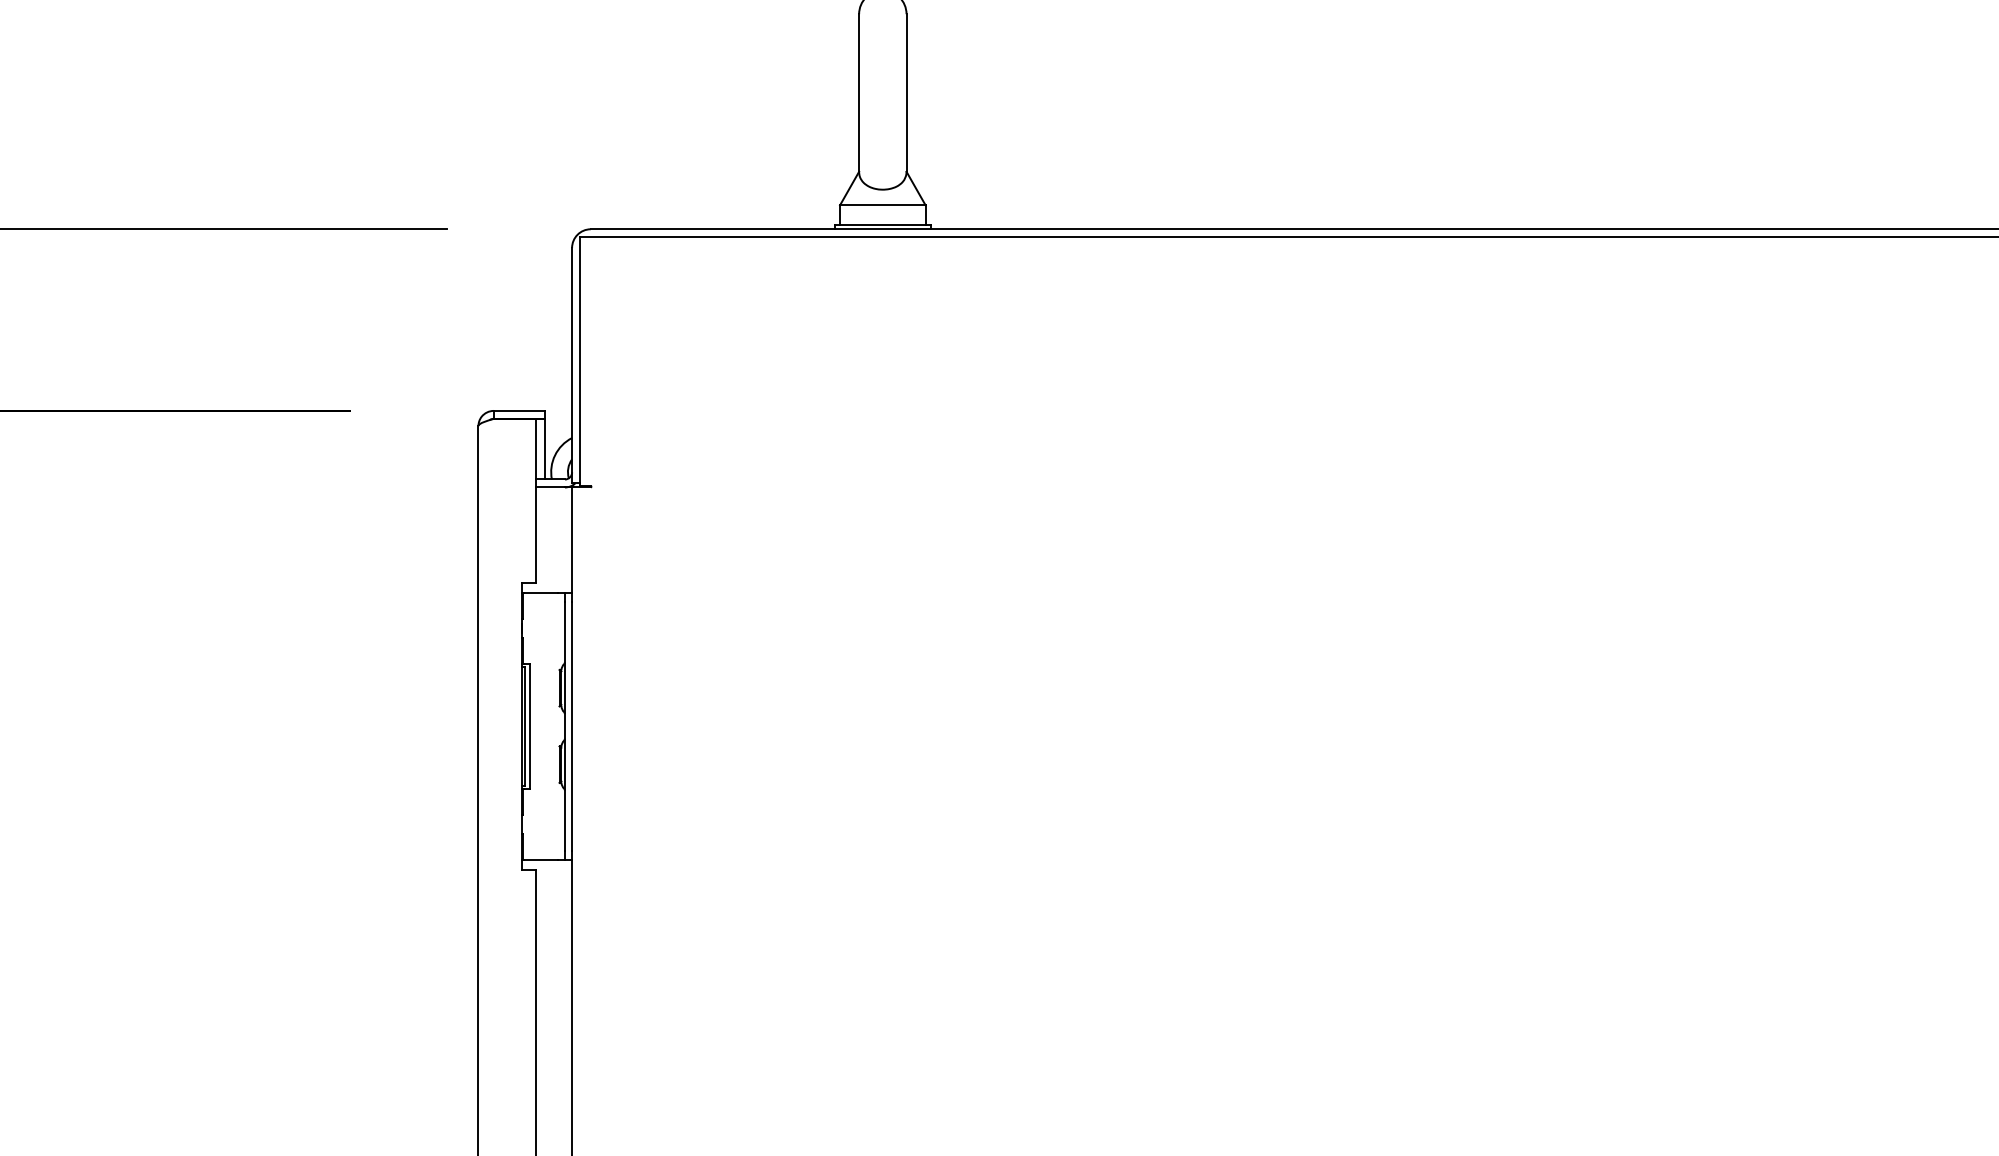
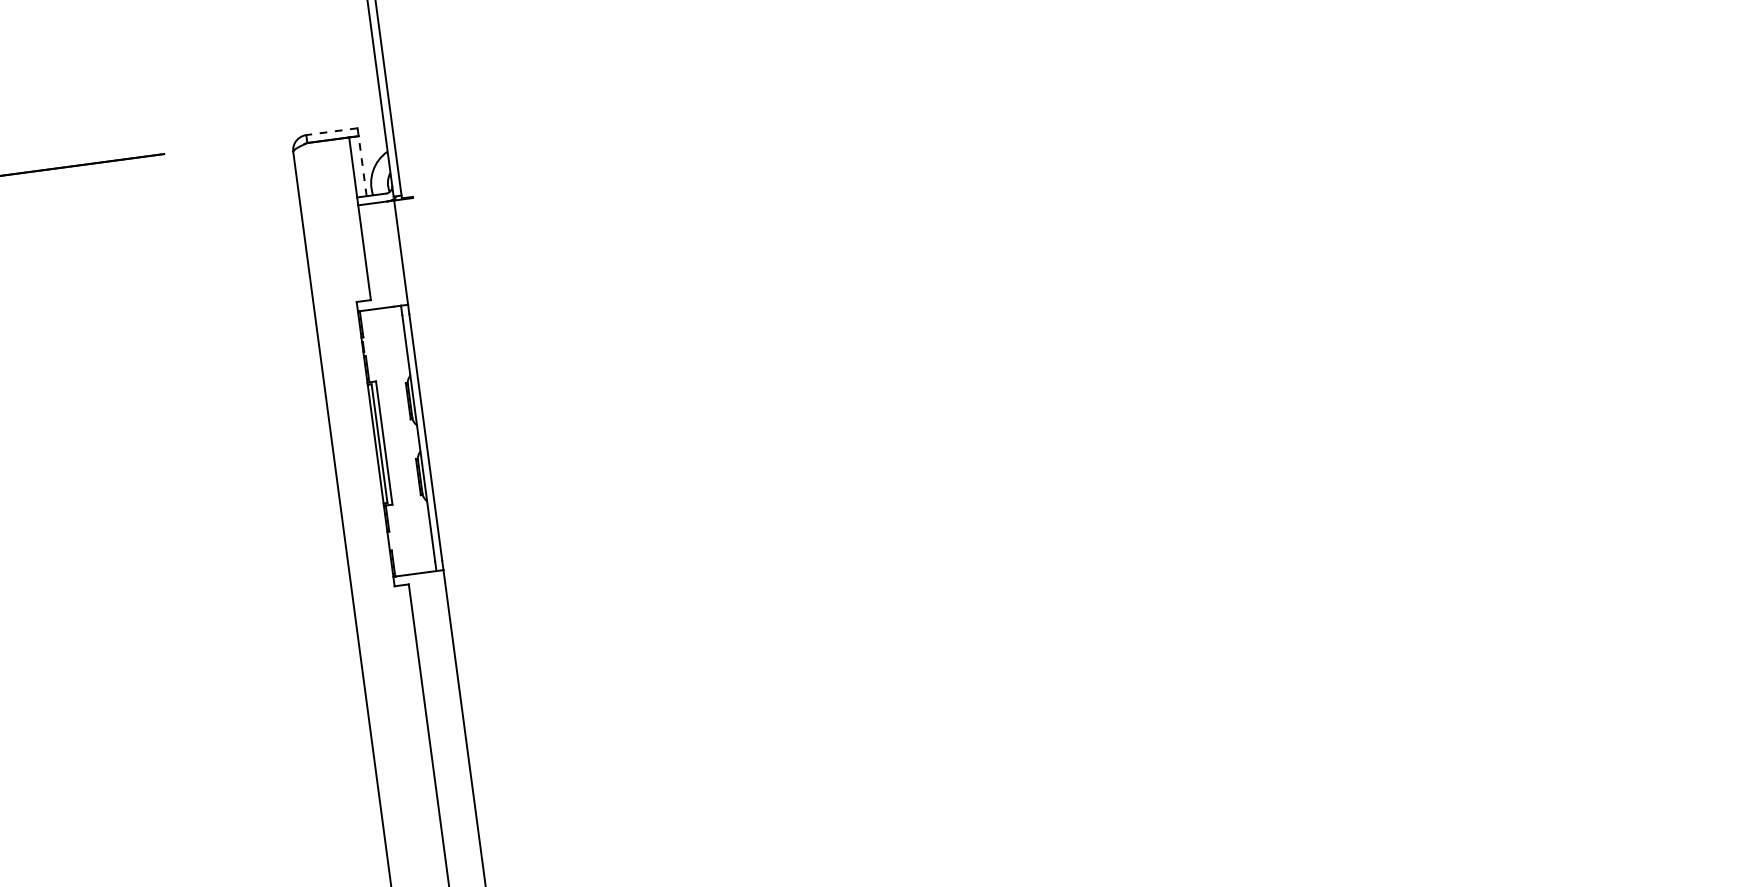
line: (519, 410) -> (331, 131), solid -> dashed
line: (545, 448) -> (362, 165), solid -> dashed

